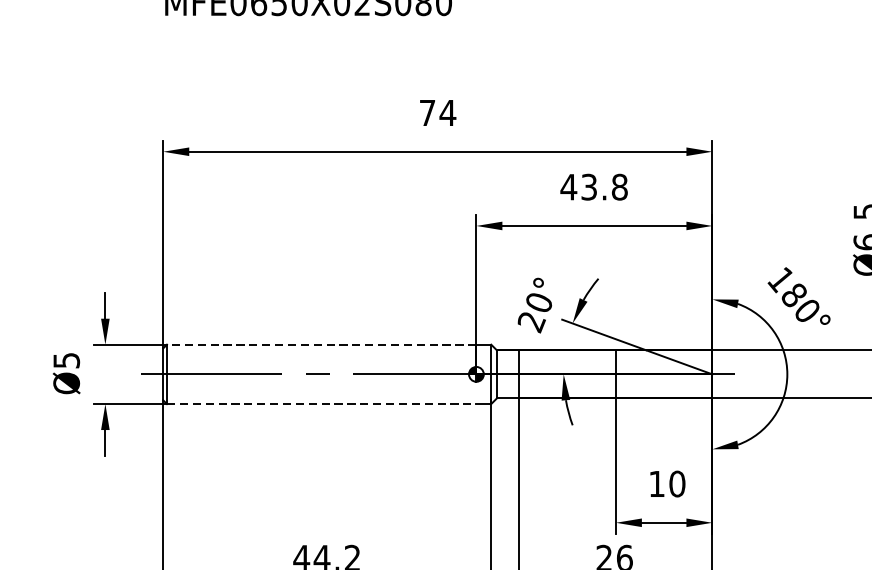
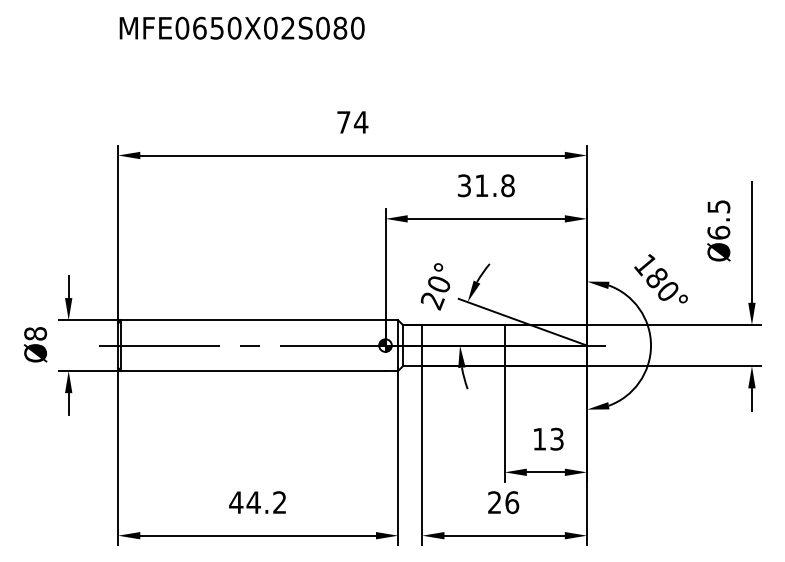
text: (578, 186) -> (472, 185), 43.8 -> 31.8
line: (320, 344) -> (252, 320), dashed -> solid
text: (66, 360) -> (35, 333), Ø5 -> Ø8
line: (321, 403) -> (253, 370), dashed -> solid
text: (676, 483) -> (556, 438), 10 -> 13

